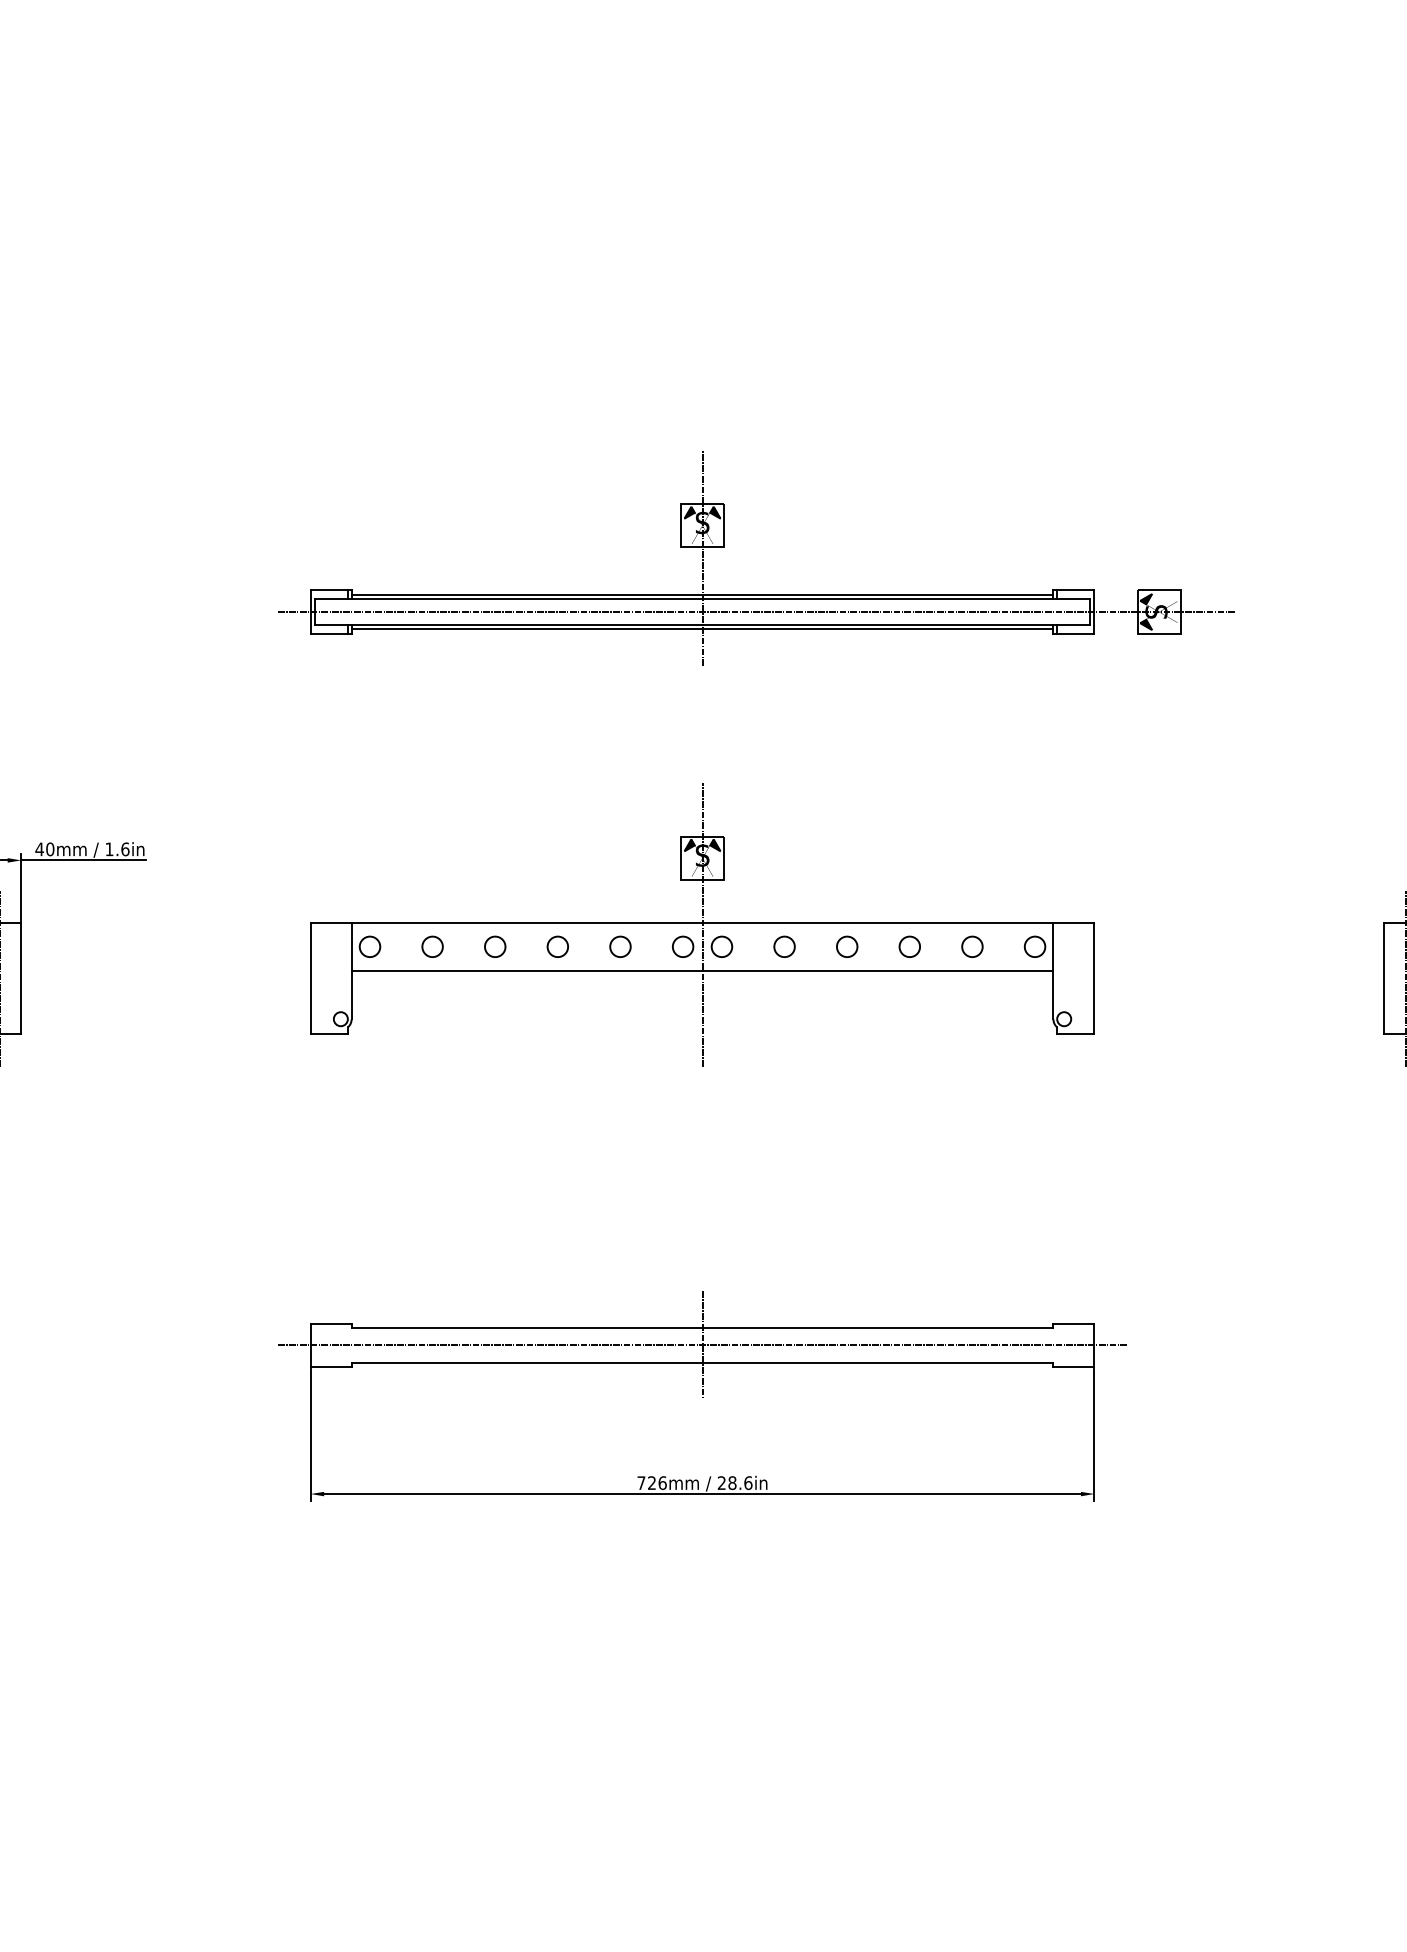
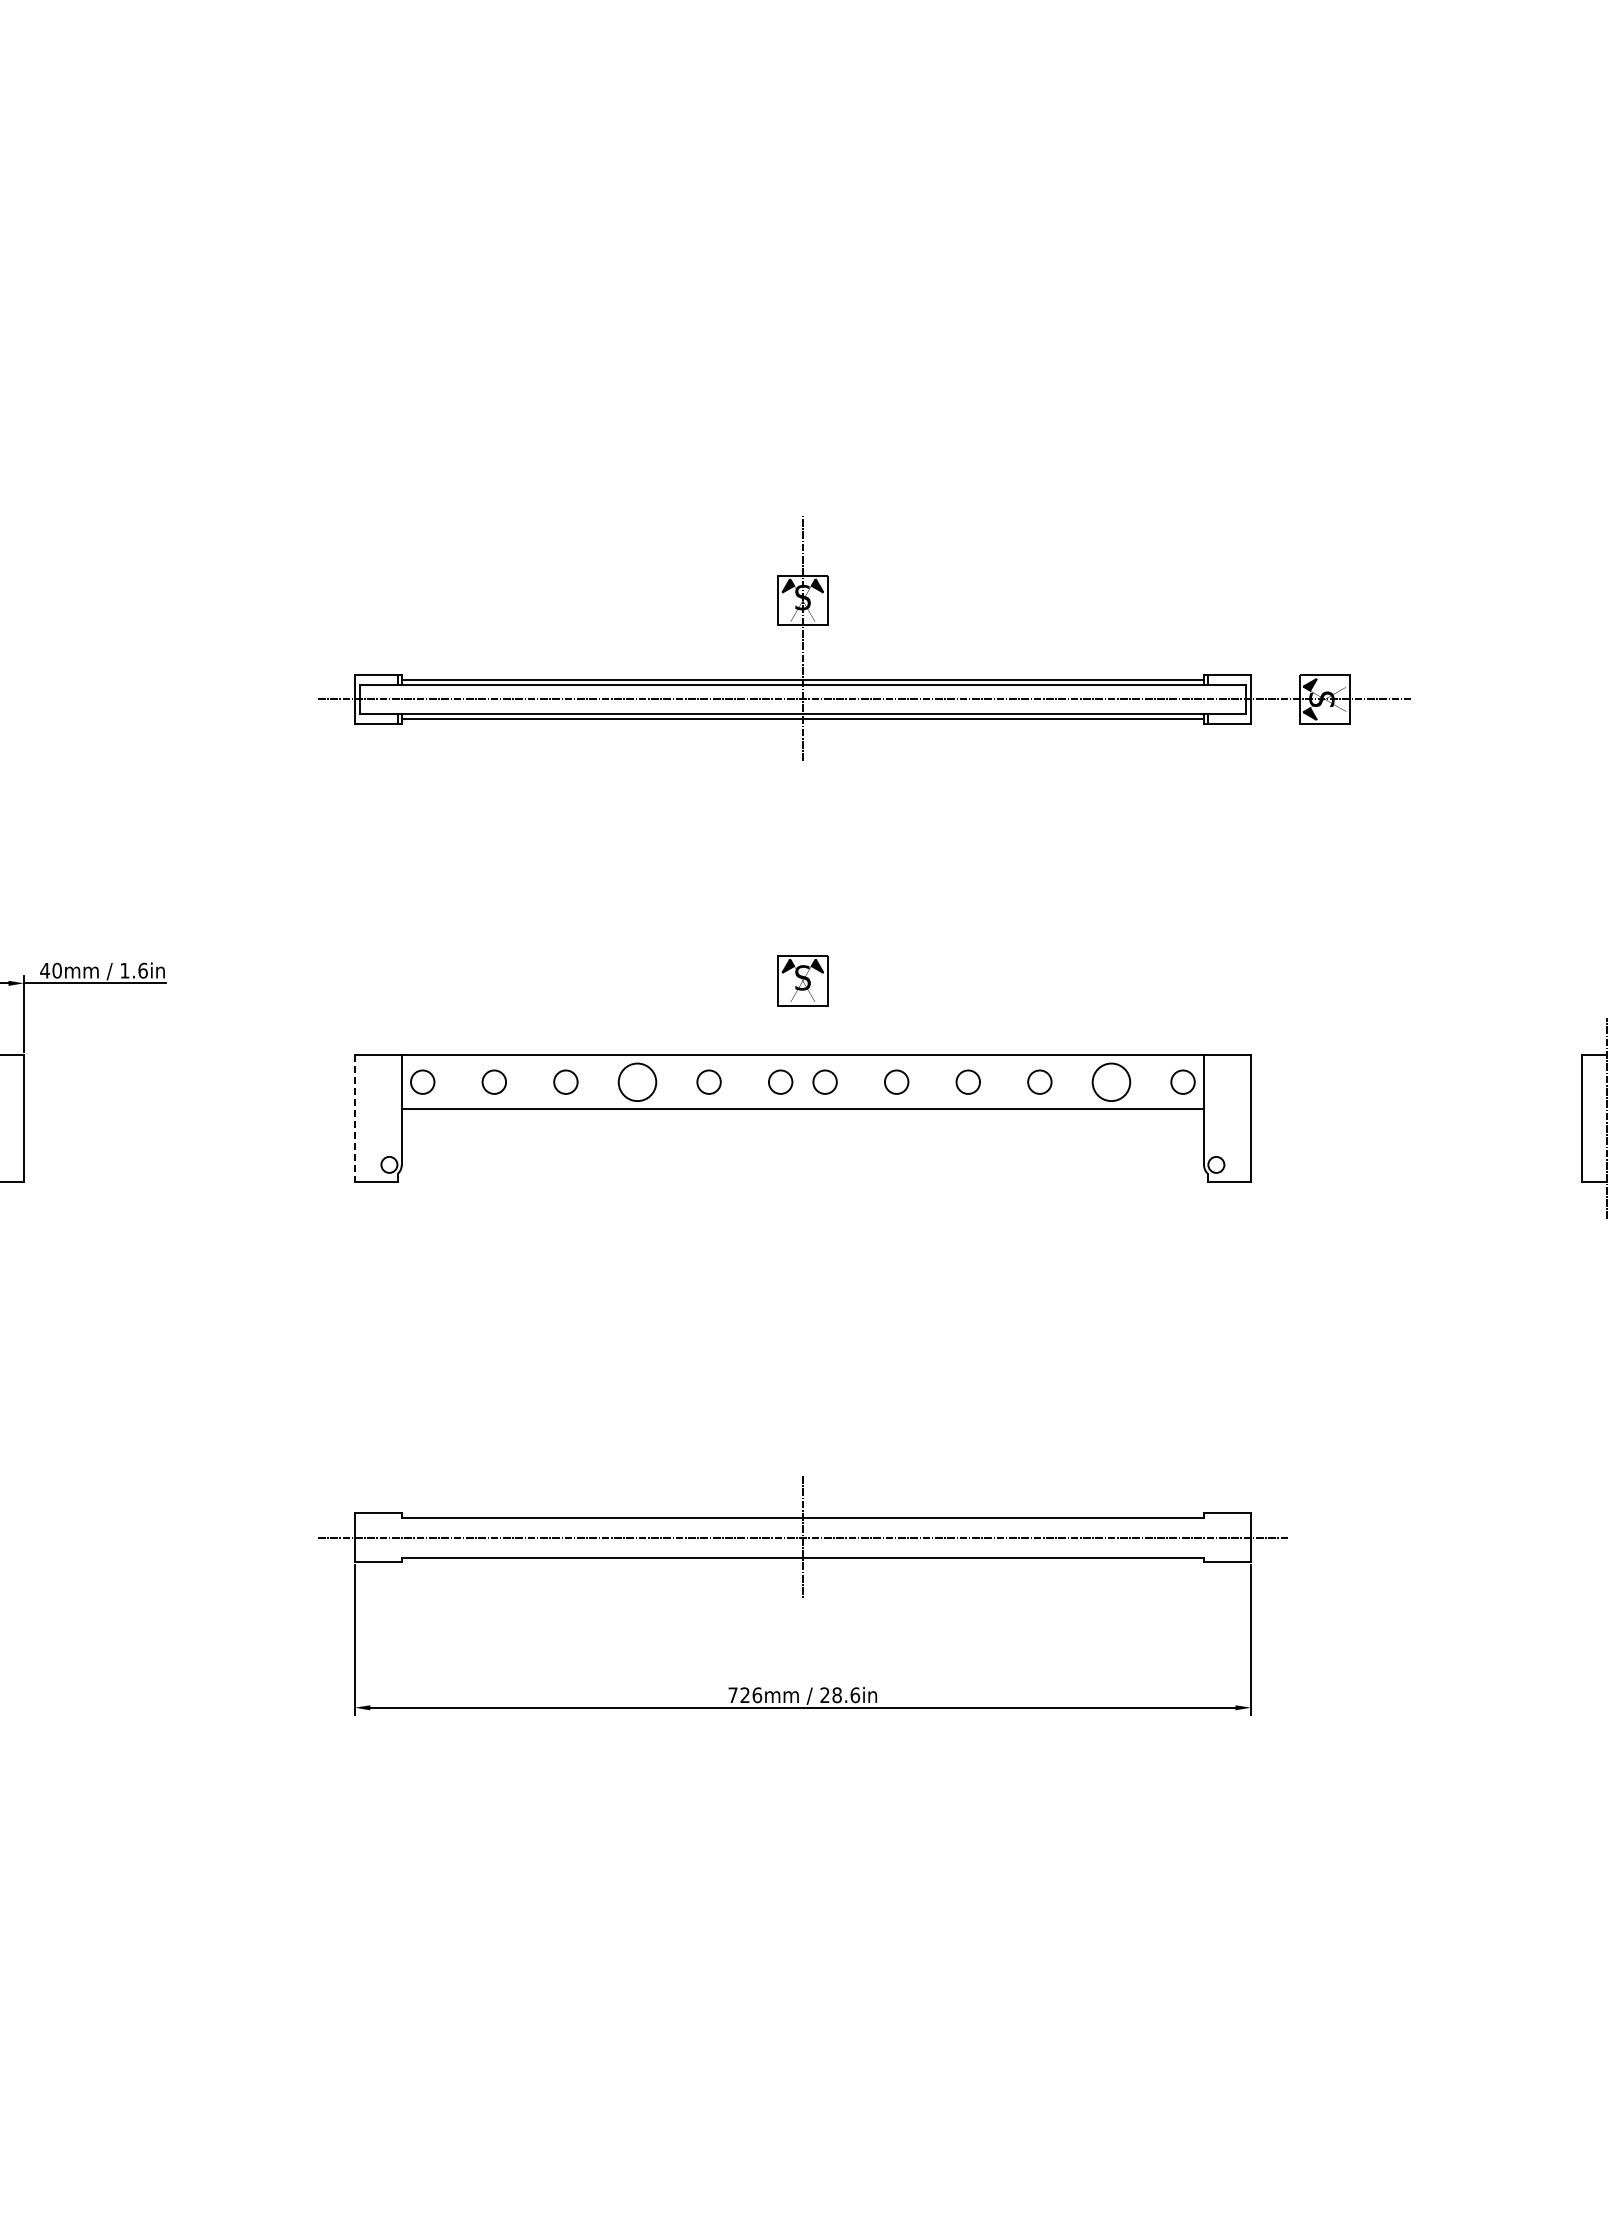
line: (702, 924) -> (802, 1056), removed
circle: (557, 946) -> (637, 1081), size x1.6
circle: (972, 946) -> (1111, 1081), size x1.6
line: (310, 978) -> (354, 1118), solid -> dashed

